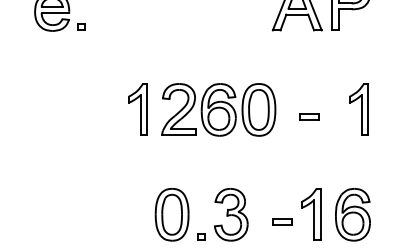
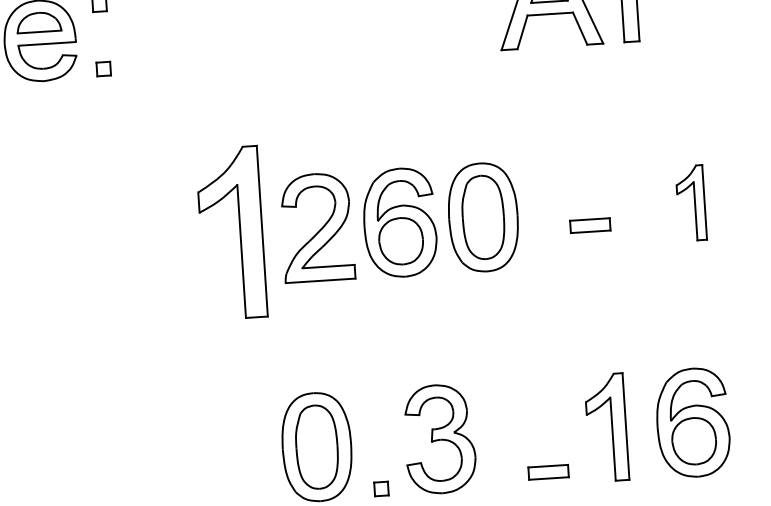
part: (137, 109) -> (230, 232), size x1.6
part: (358, 109) -> (690, 203), size x0.7
part: (282, 221) -> (548, 471), moved

